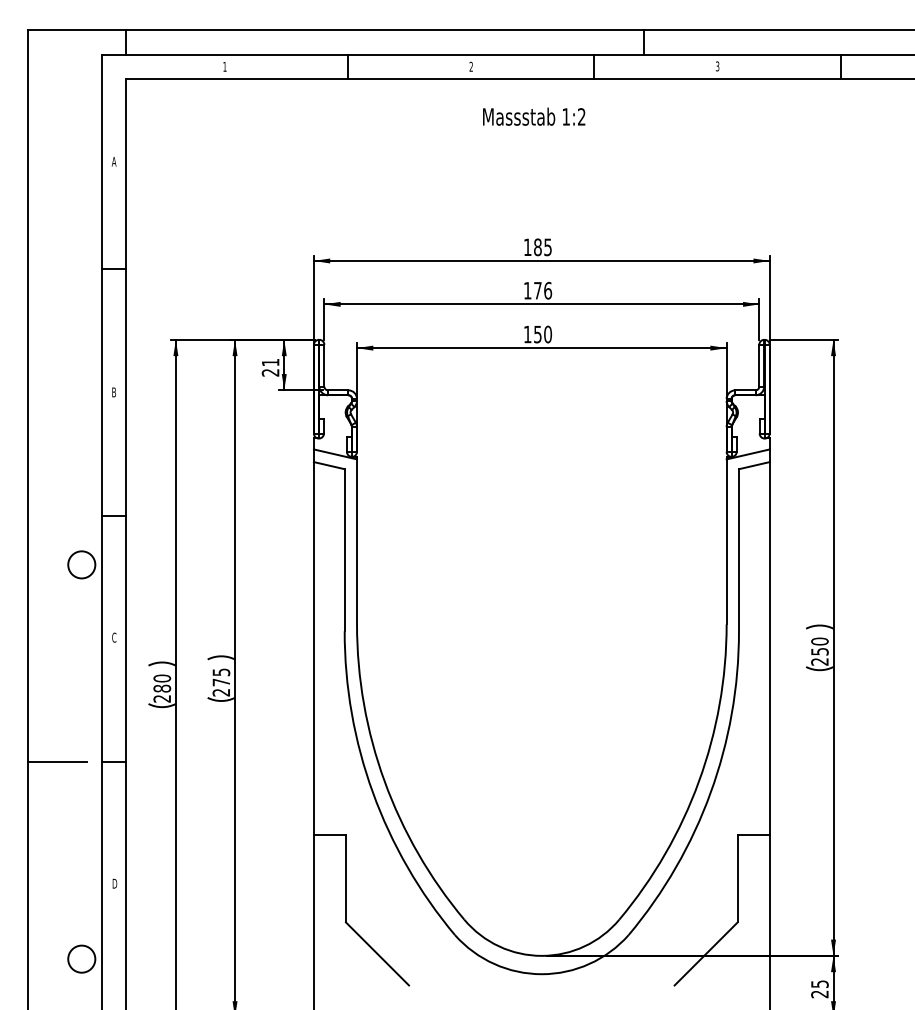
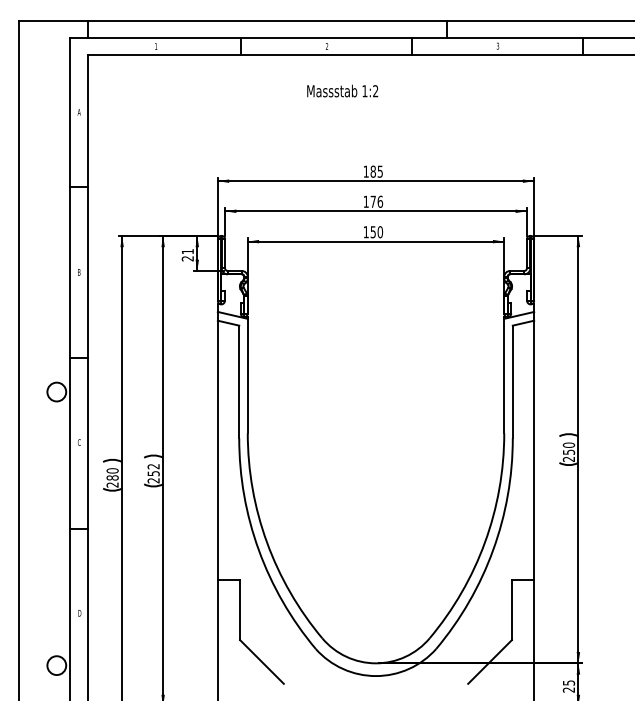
text: (533, 115) -> (342, 90), moved
text: (221, 677) -> (153, 470), 275 -> 252
line: (56, 761) -> (39, 528), removed

